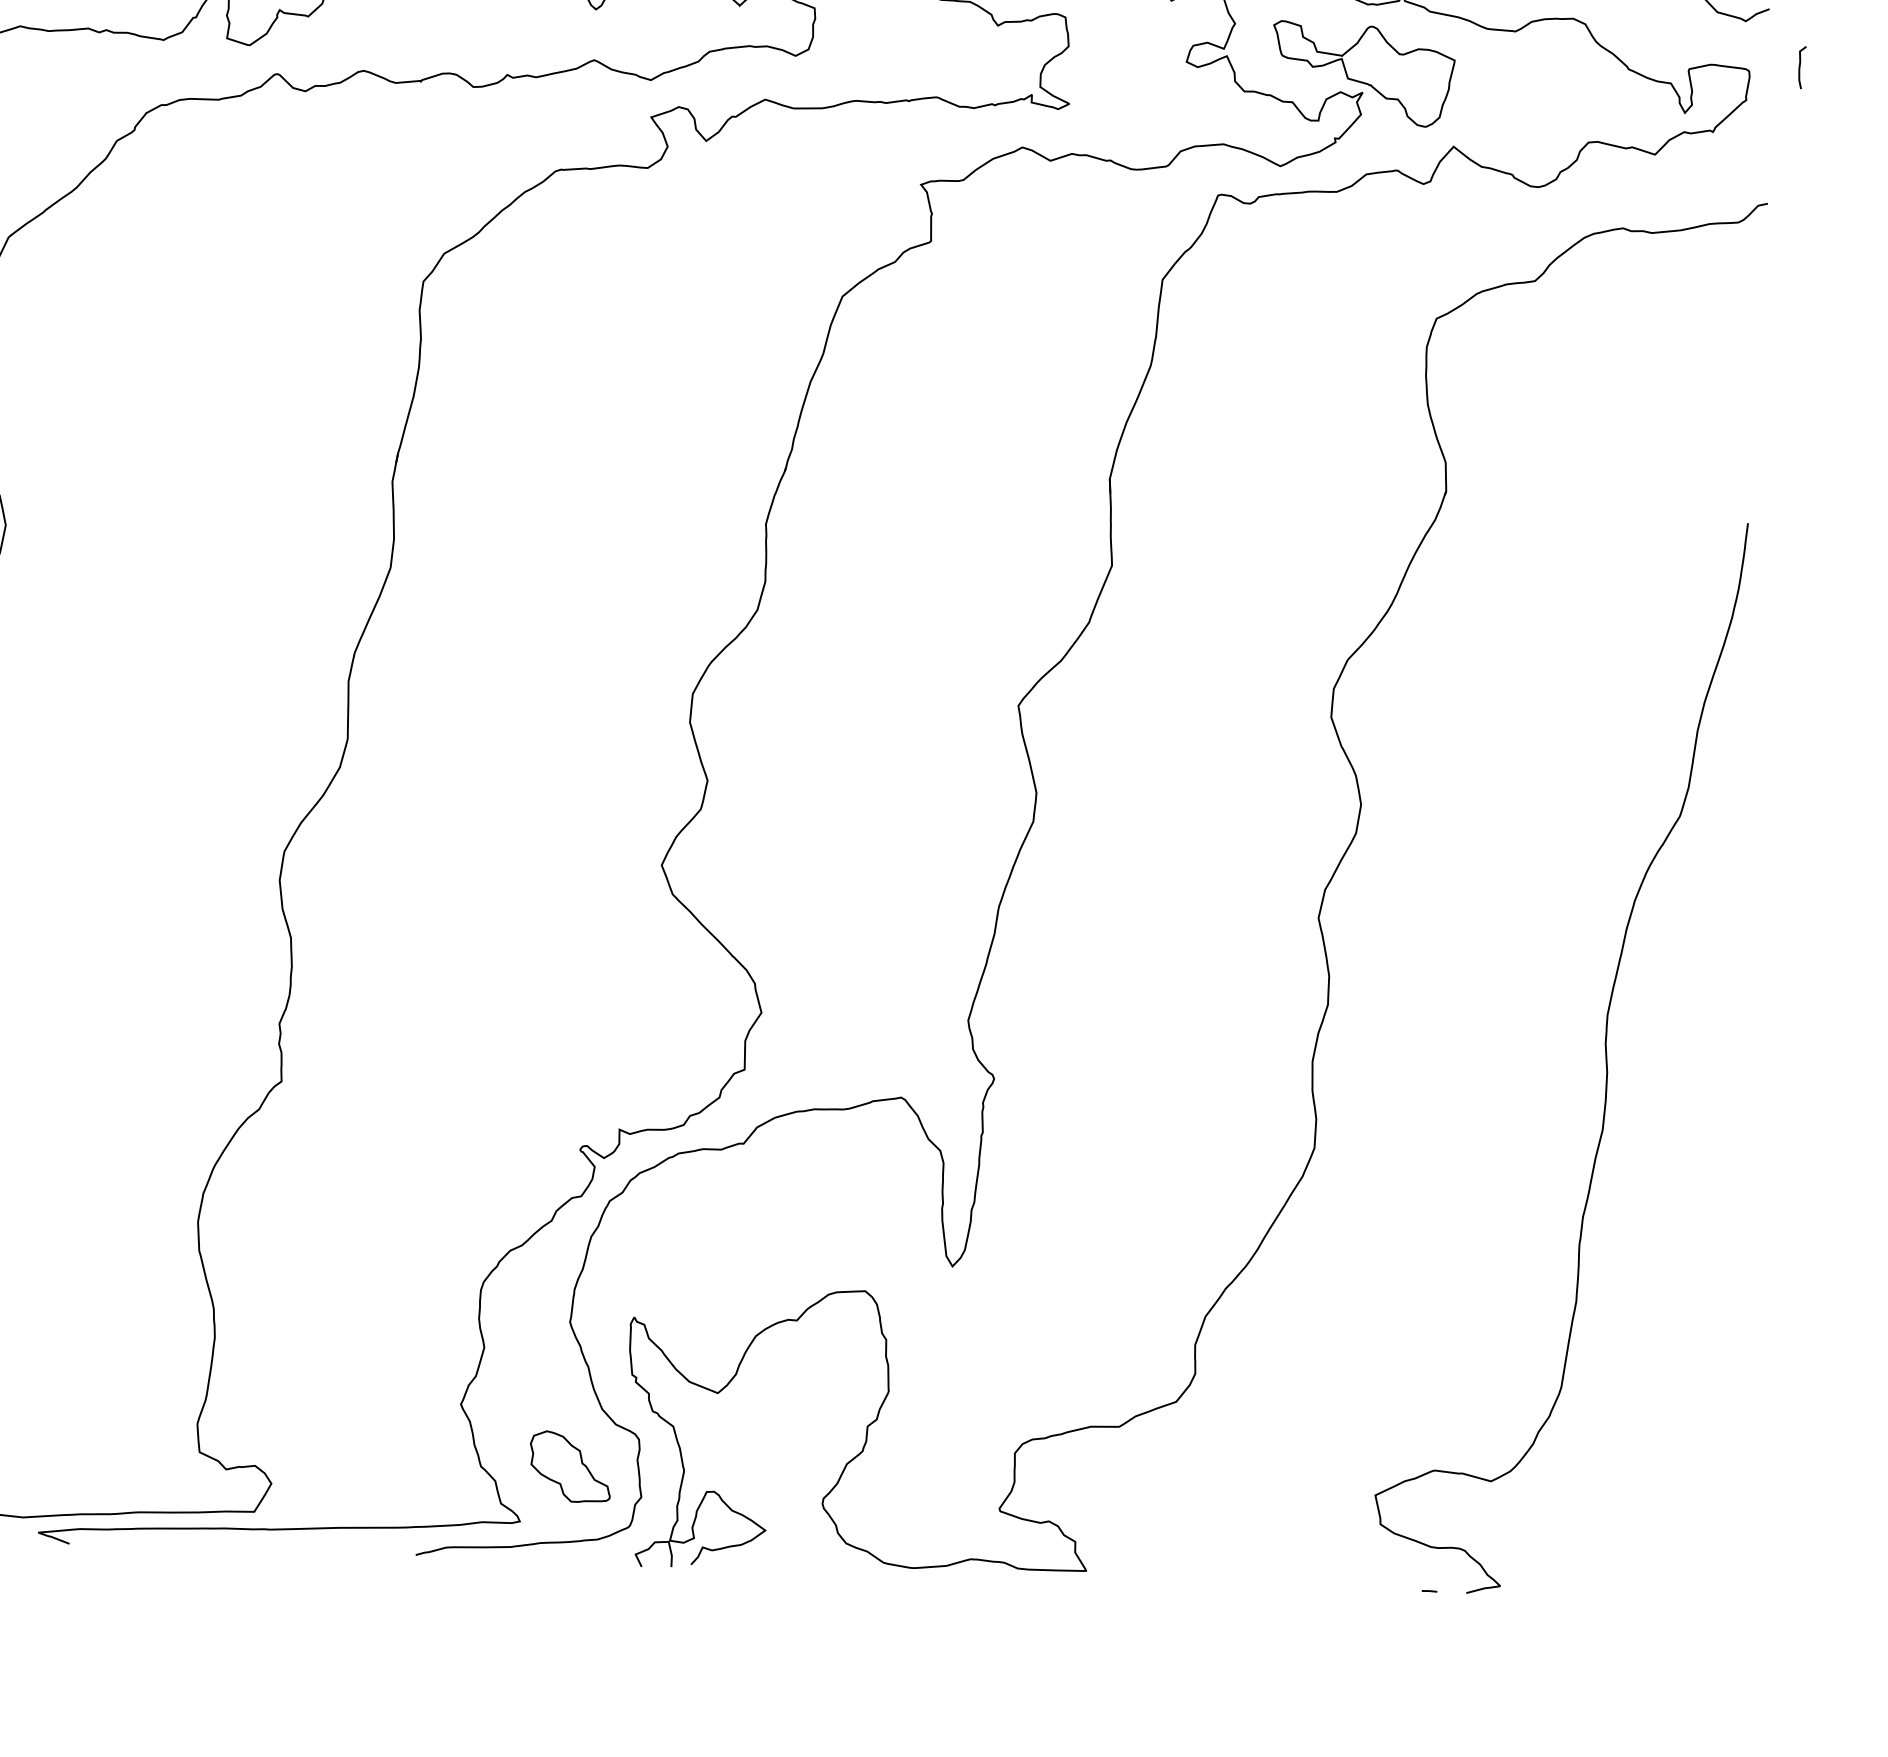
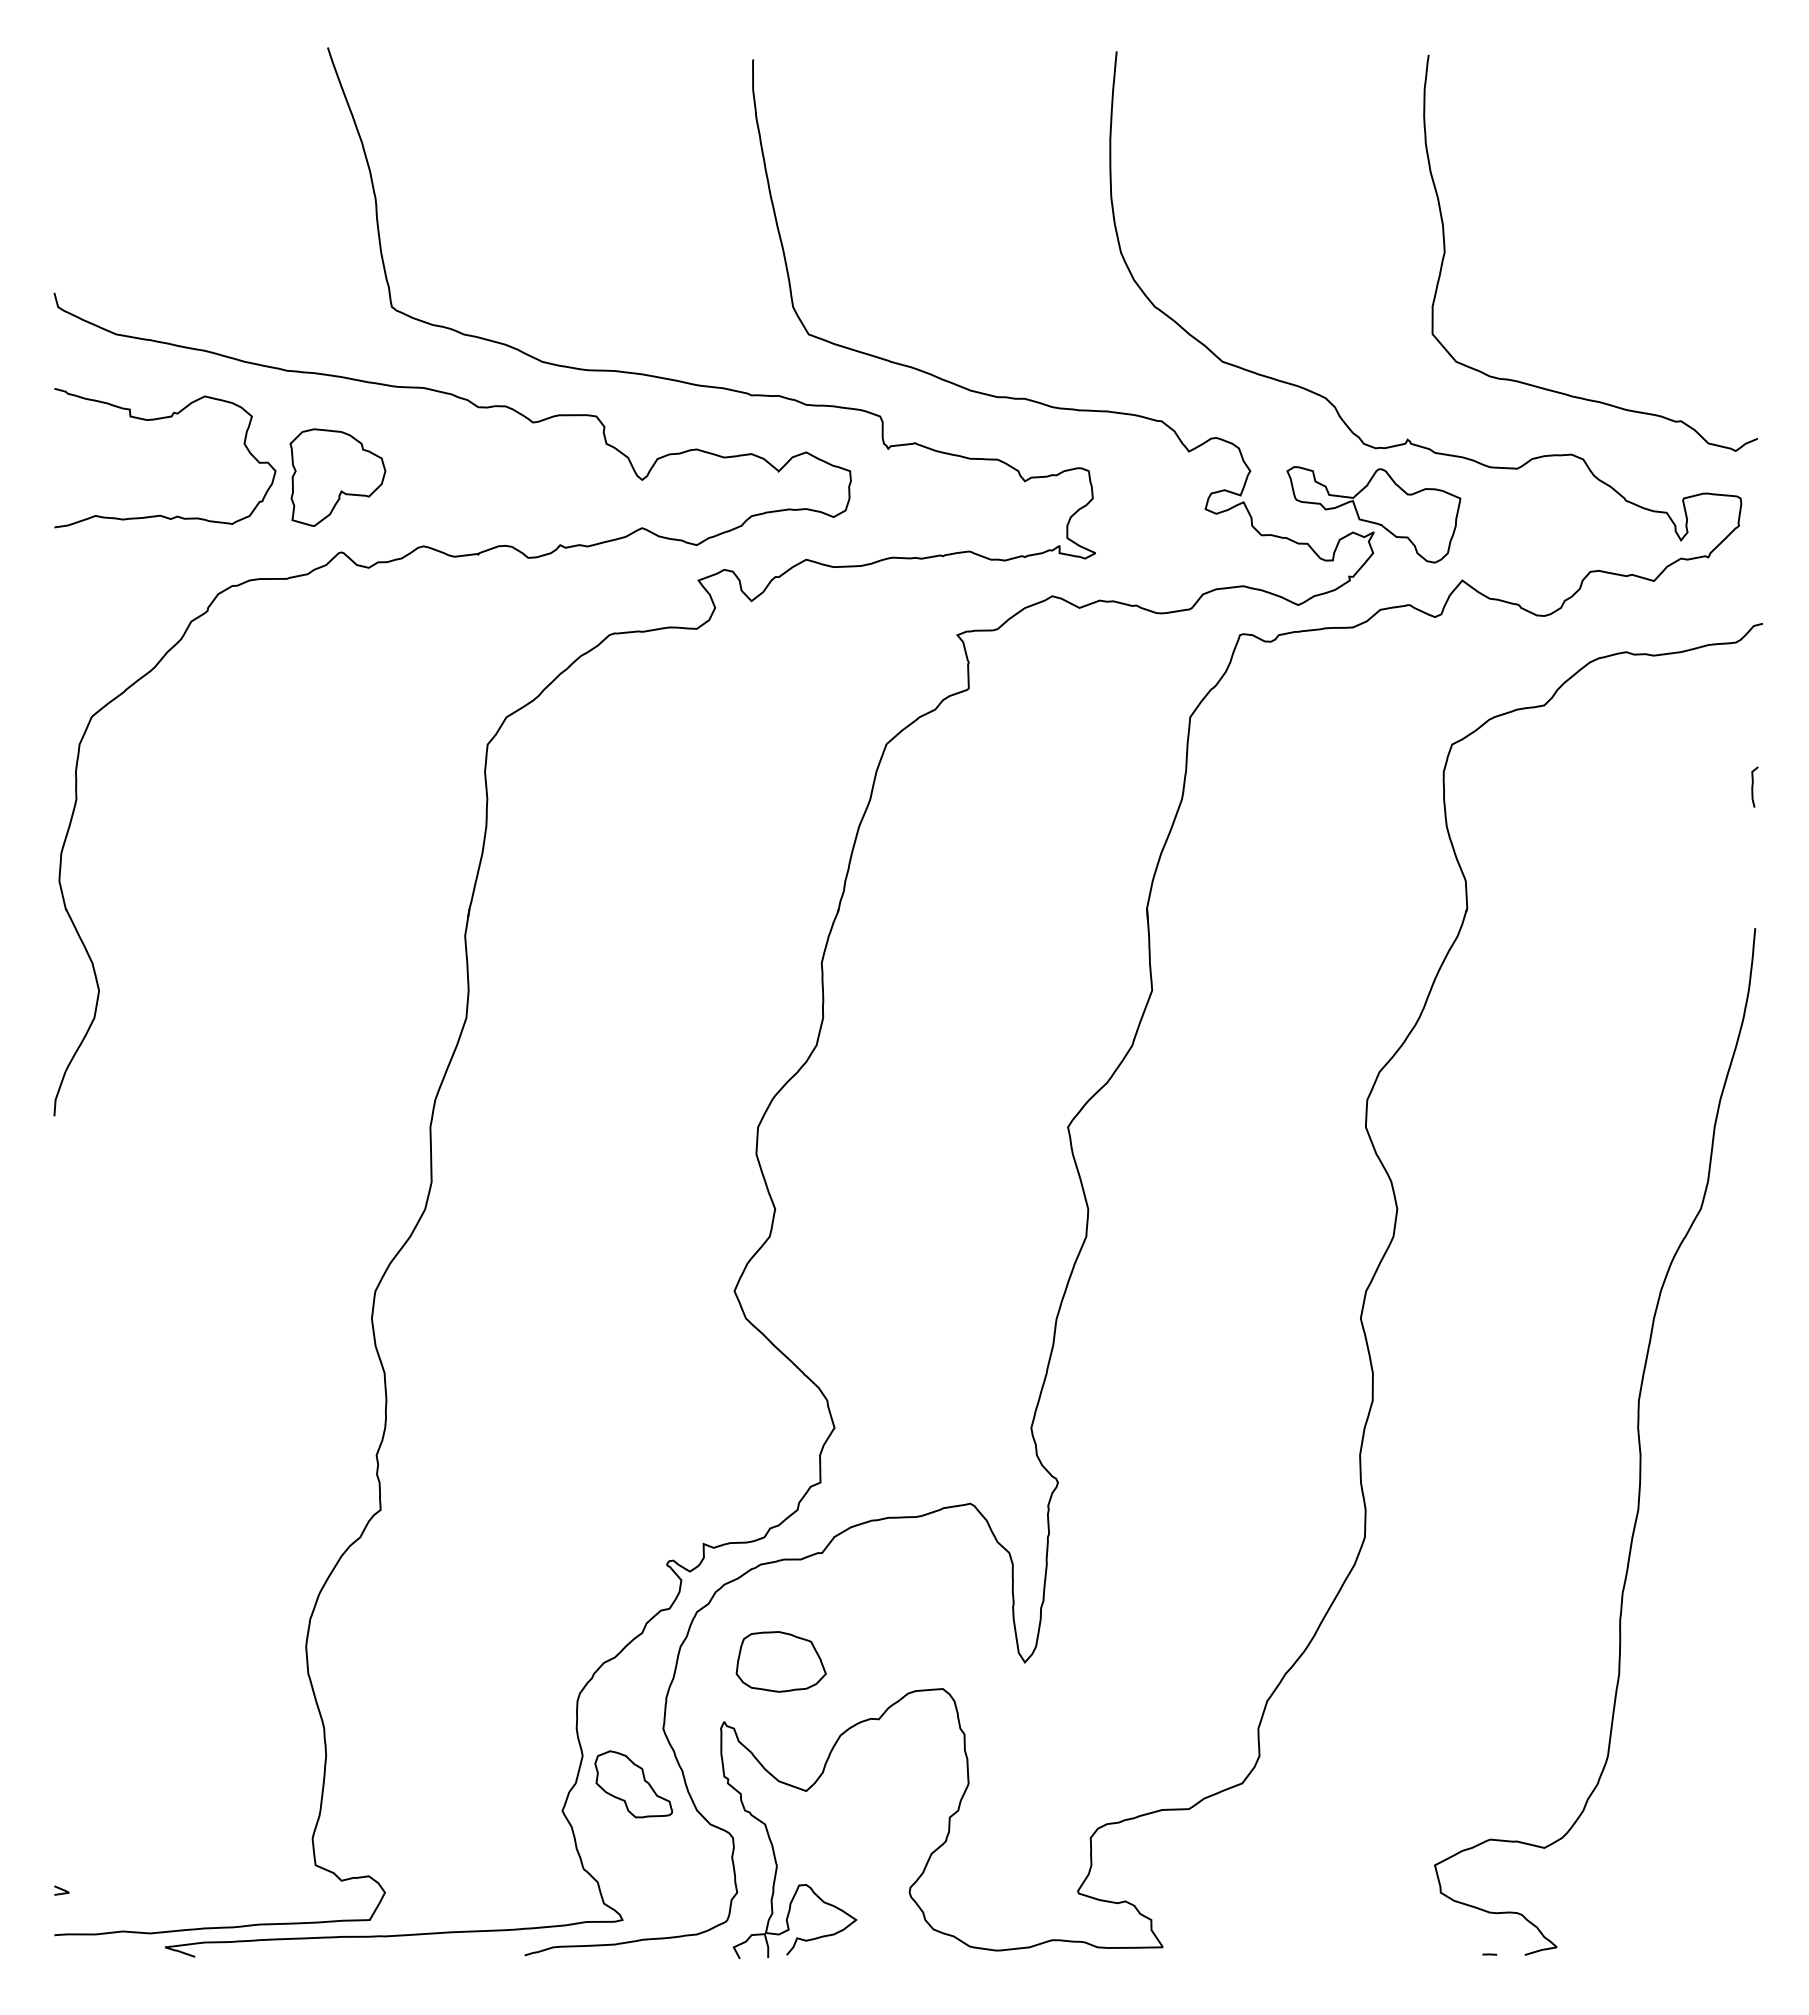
curve: (1800, 66) -> (1753, 786), moved
part: (695, 1256) -> (780, 1661), added
part: (570, 1467) -> (633, 1784), moved

